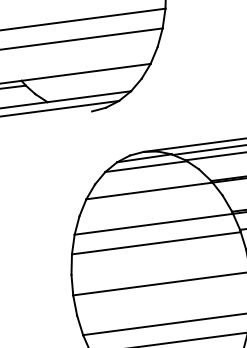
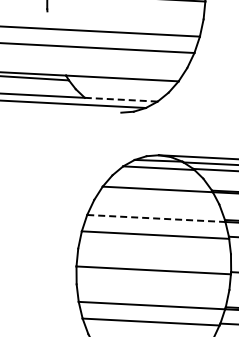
line: (88, 96) -> (120, 99), solid -> dashed
line: (154, 224) -> (156, 218), solid -> dashed

